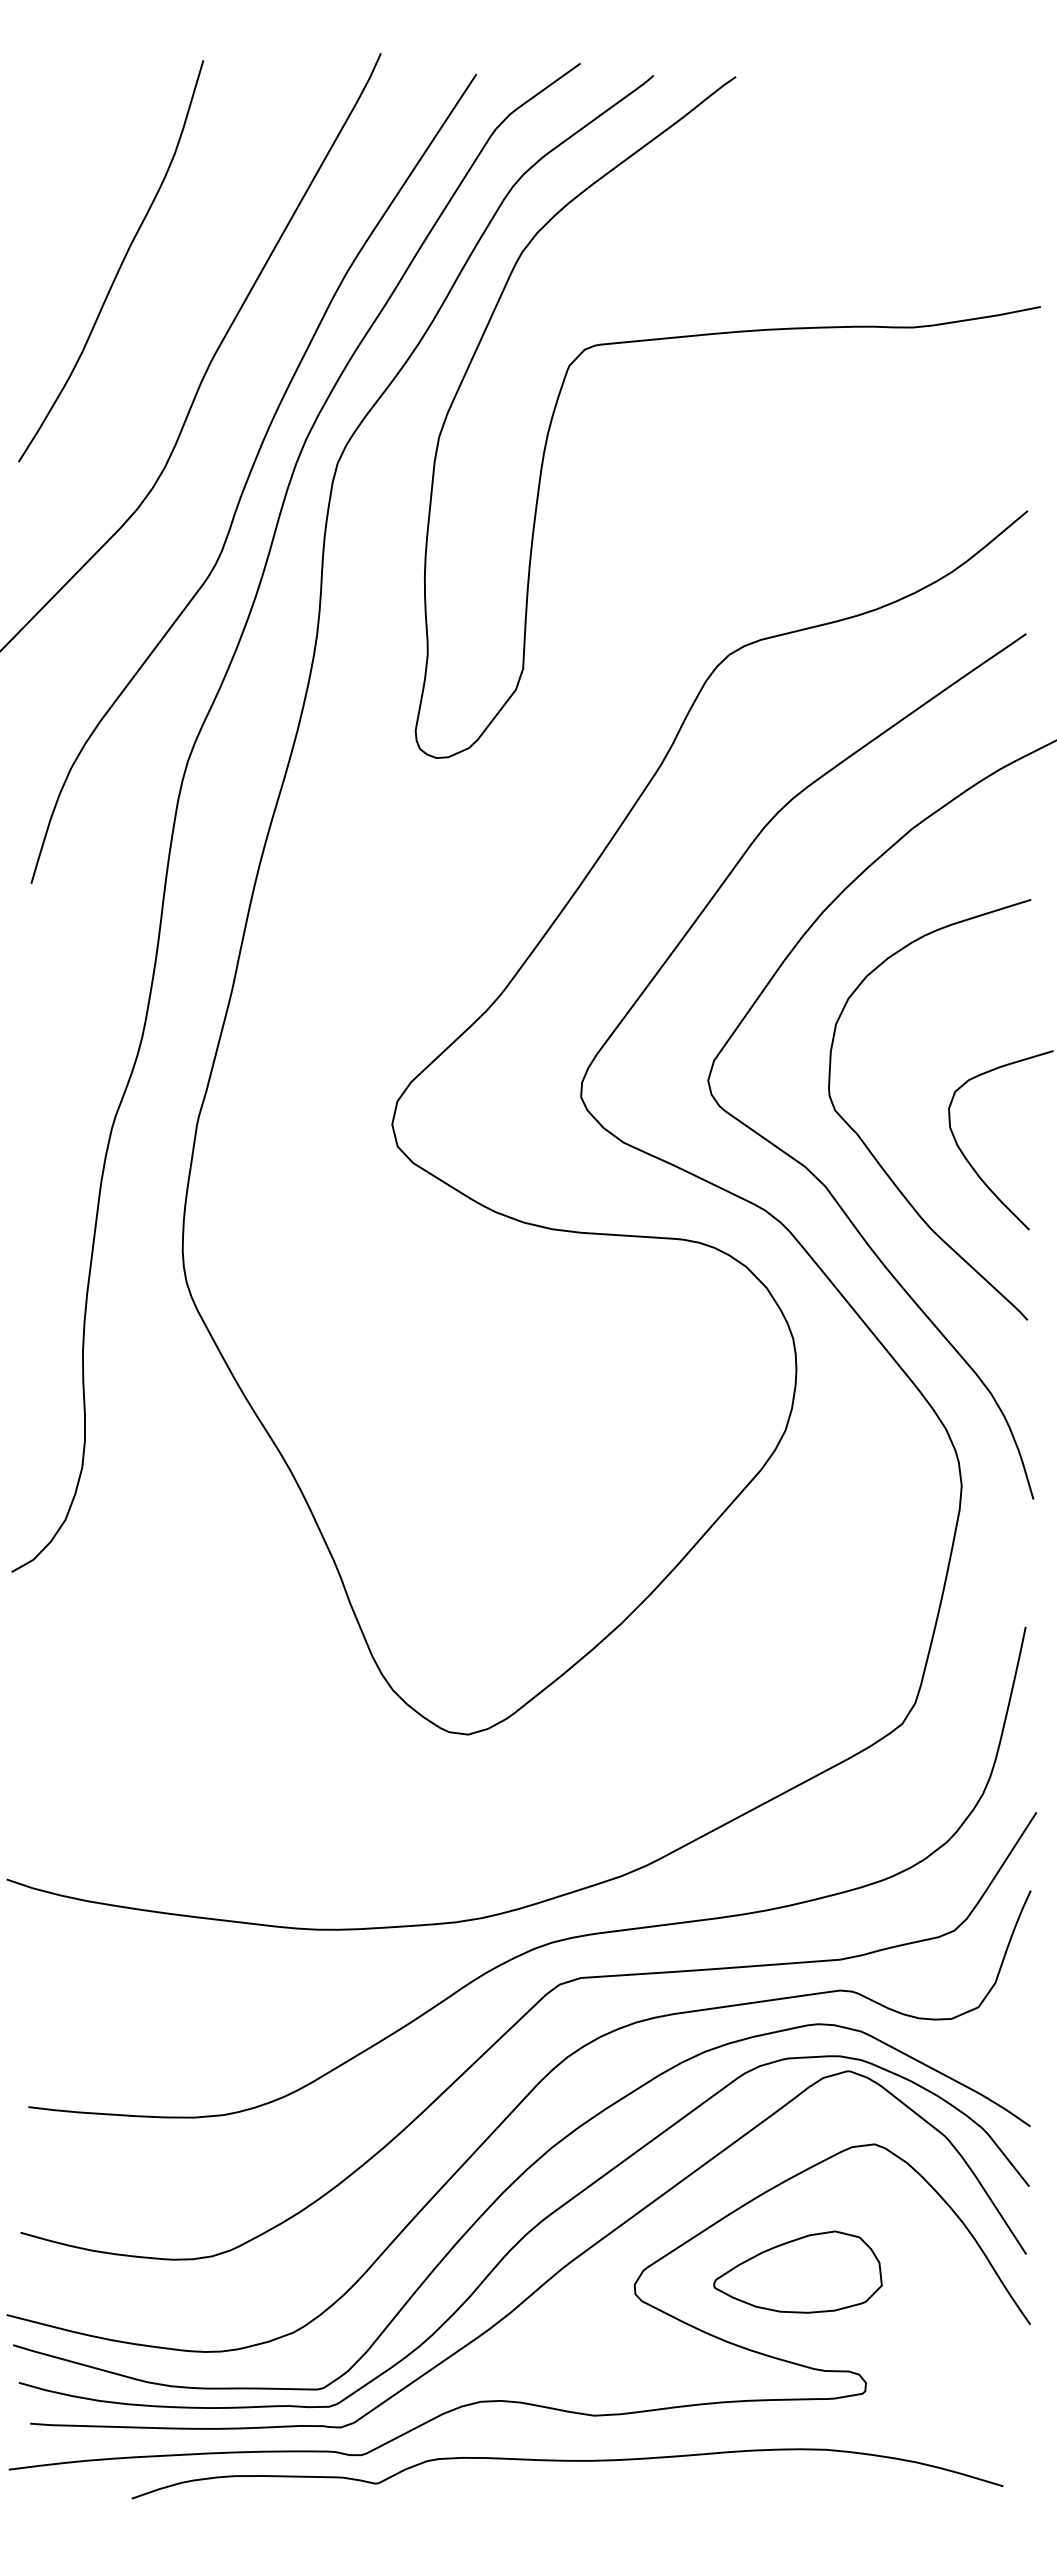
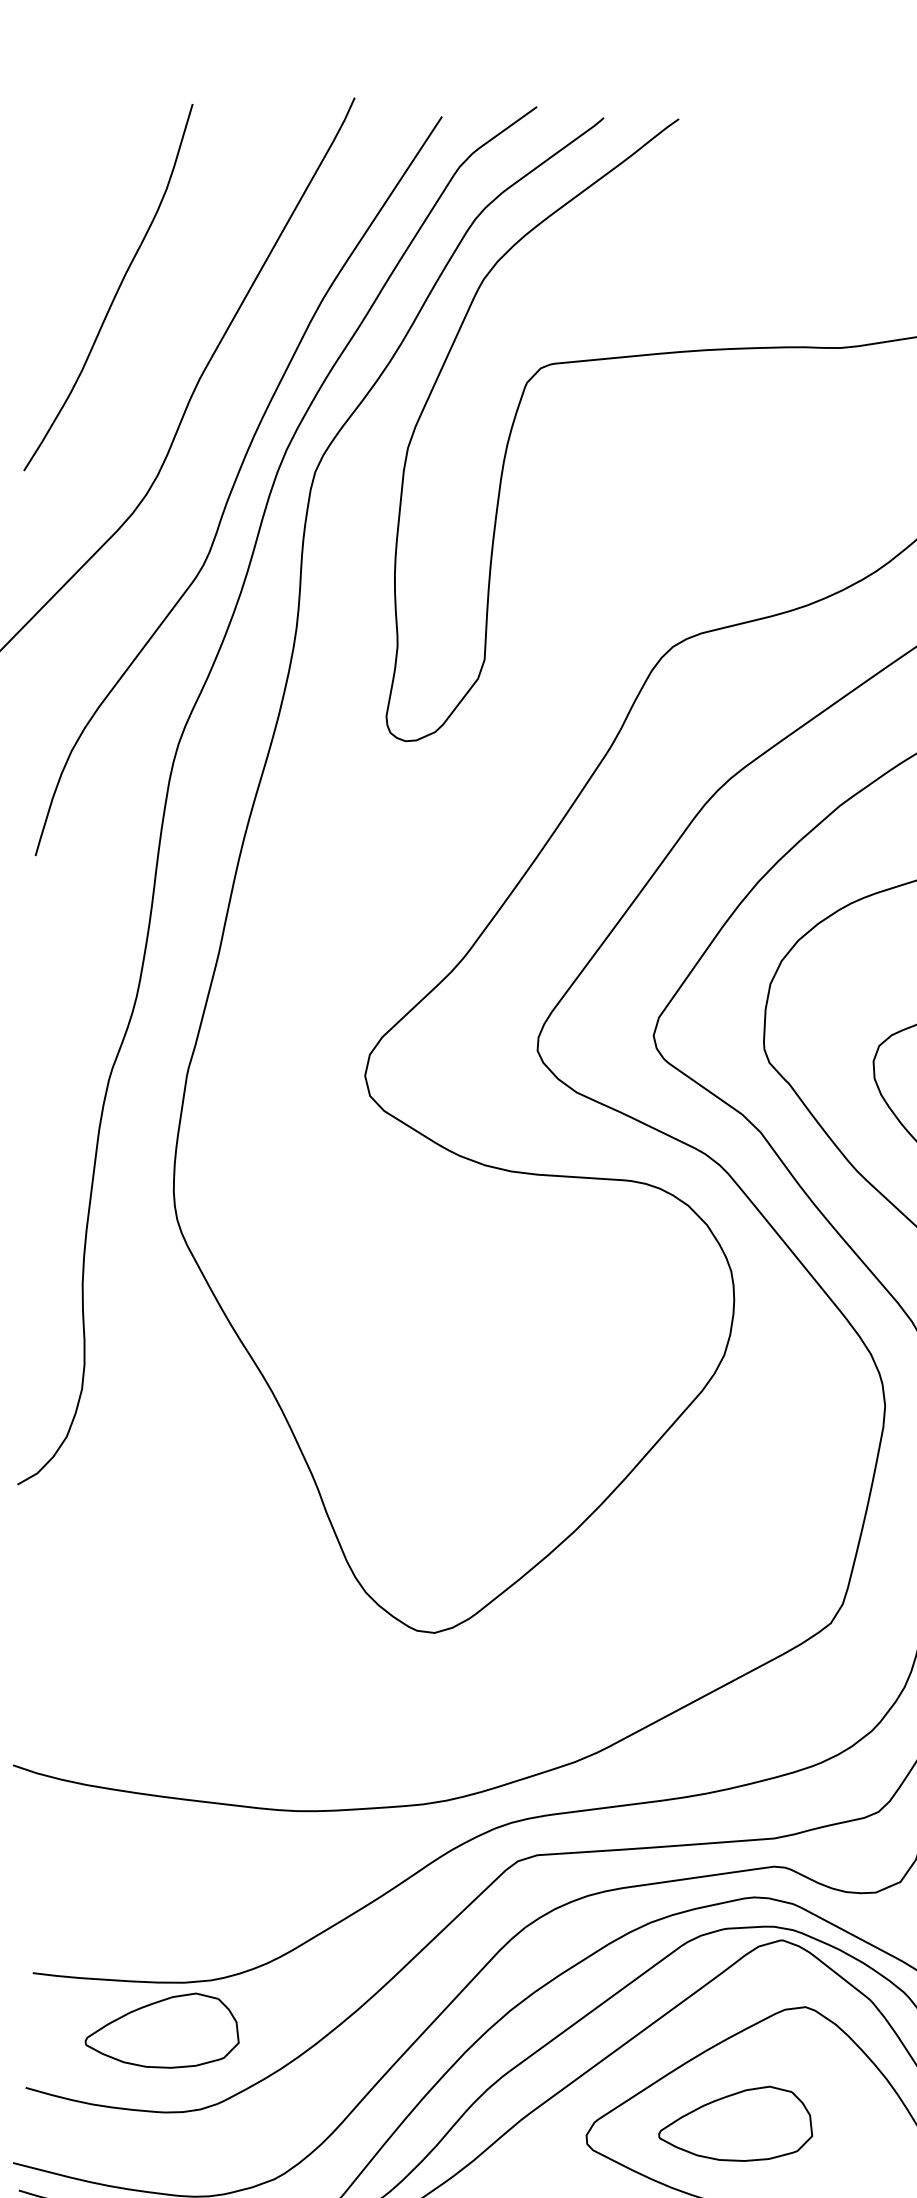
part: (169, 2169) -> (161, 2030), added

